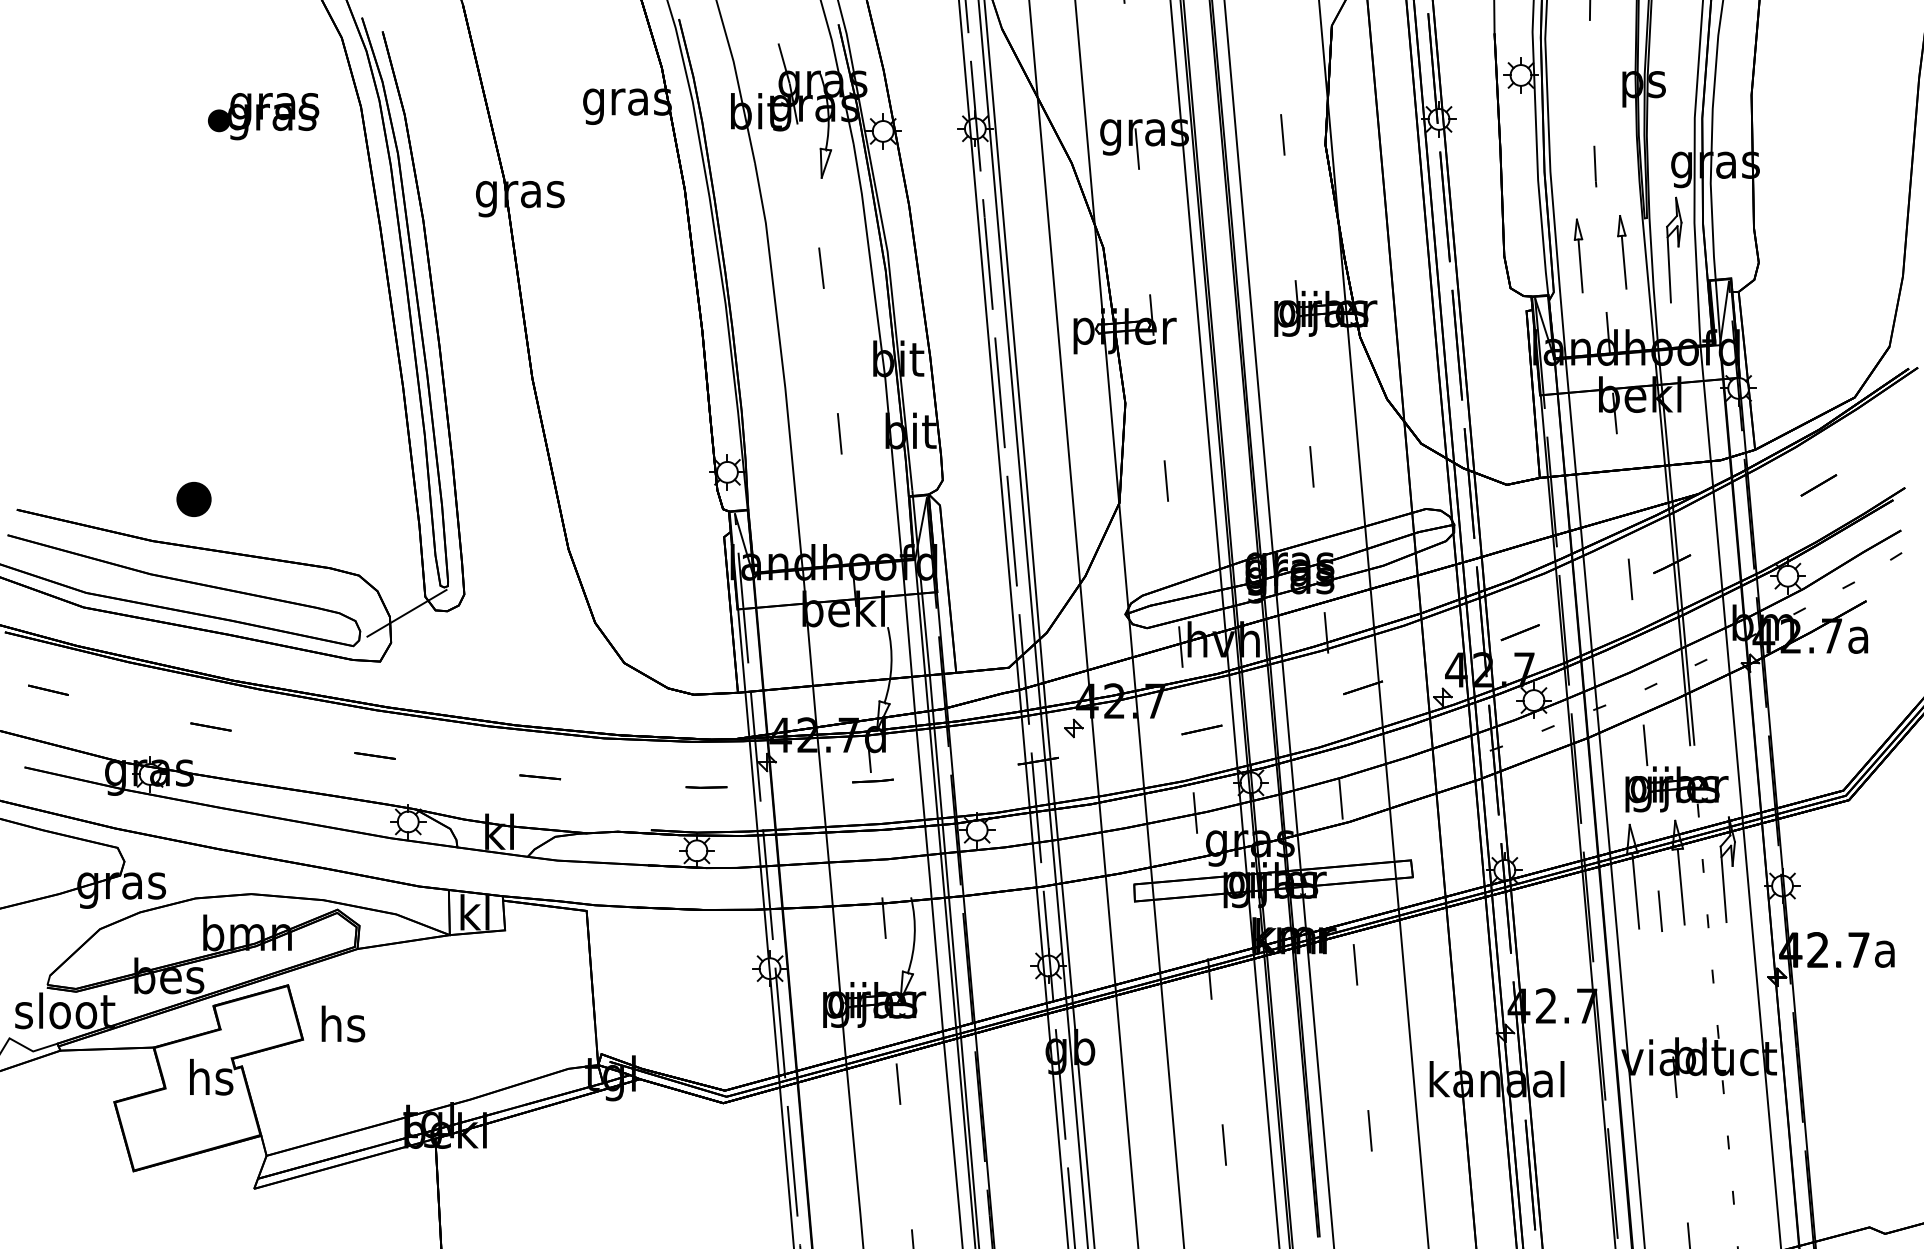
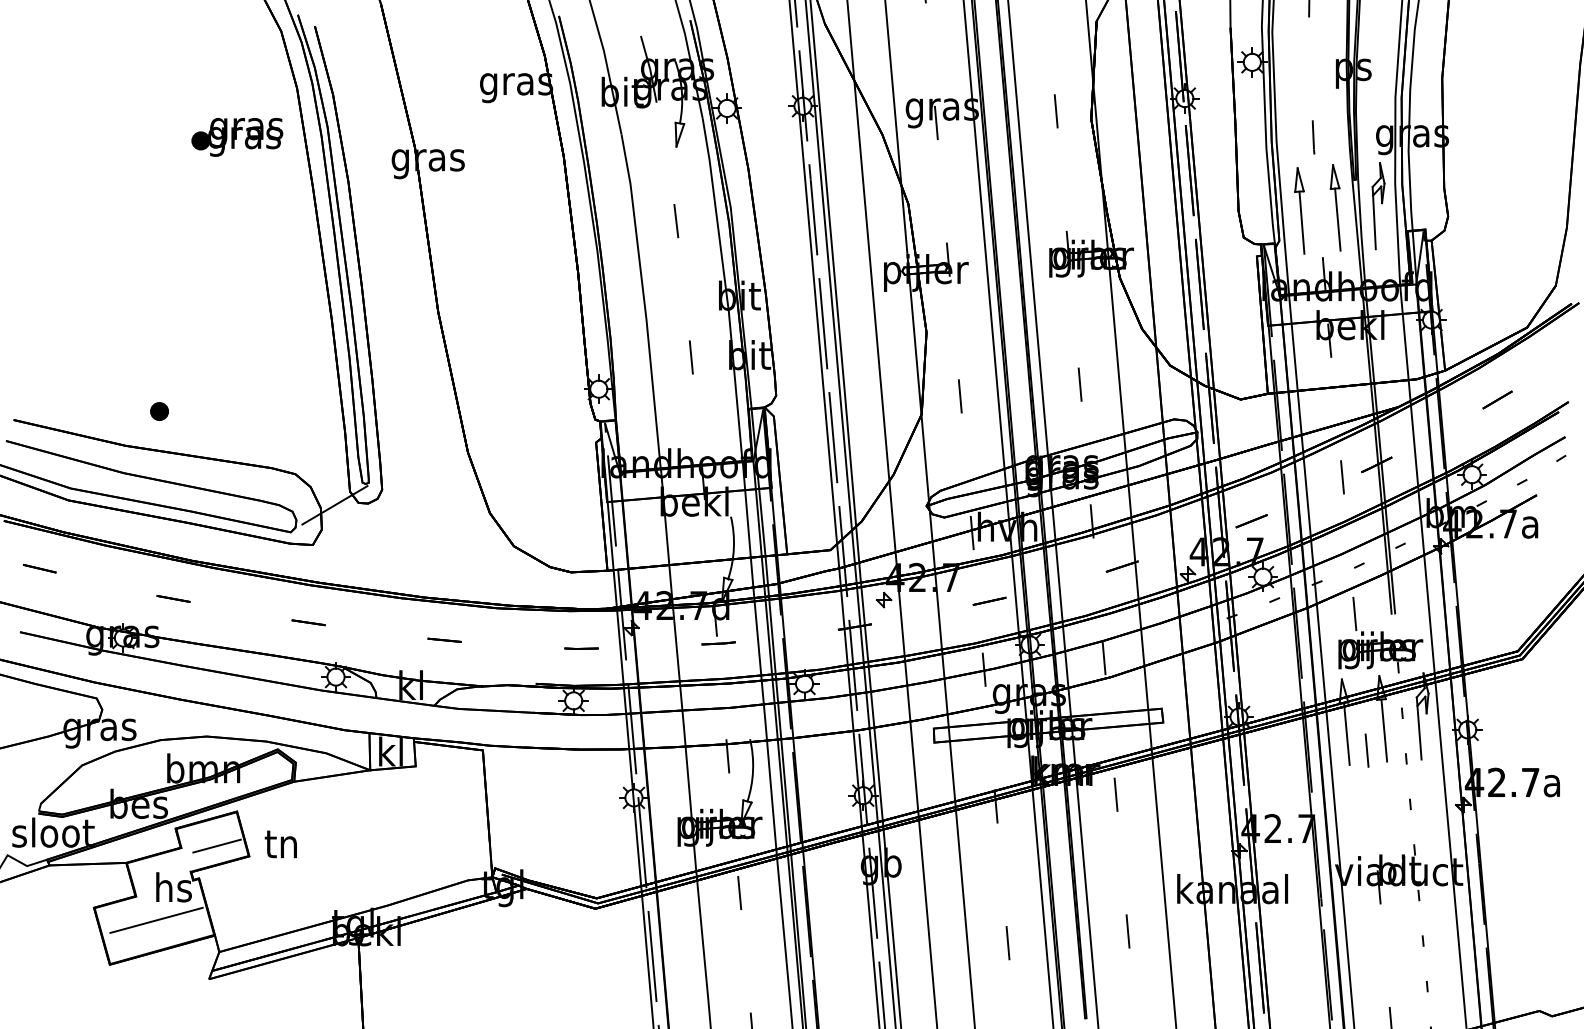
part: (263, 116) -> (237, 137), moved
part: (1622, 252) -> (1335, 208), size x1.43
part: (1578, 255) -> (1299, 210), size x1.43
part: (193, 499) -> (159, 411), size x0.62
text: (343, 1023) -> (282, 843), hs -> tn
line: (263, 1026) -> (216, 845), added
line: (190, 1117) -> (156, 920), added

